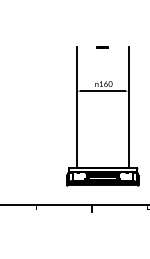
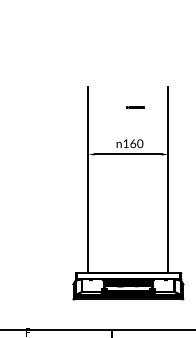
line: (102, 47) -> (135, 107), moved

